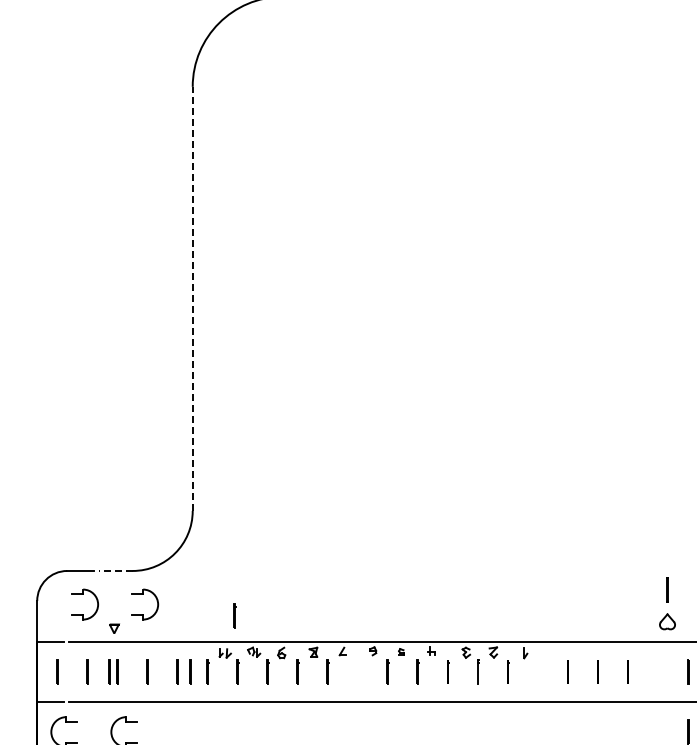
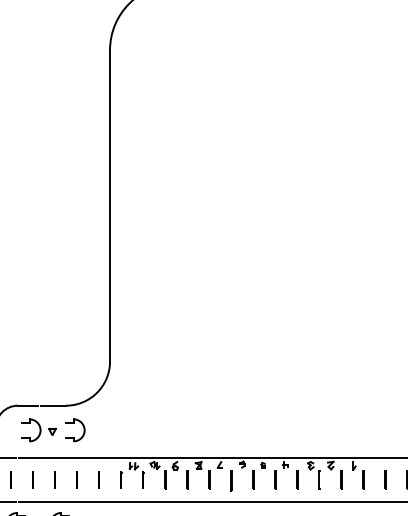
line: (192, 298) -> (109, 205), dashed -> solid
line: (115, 570) -> (53, 405), dashed -> solid
line: (234, 615) -> (140, 438), removed
part: (114, 628) -> (52, 431), moved
line: (109, 671) -> (48, 479), removed
line: (190, 671) -> (108, 479), removed
line: (538, 671) -> (363, 479), added
line: (357, 673) -> (230, 480), added

